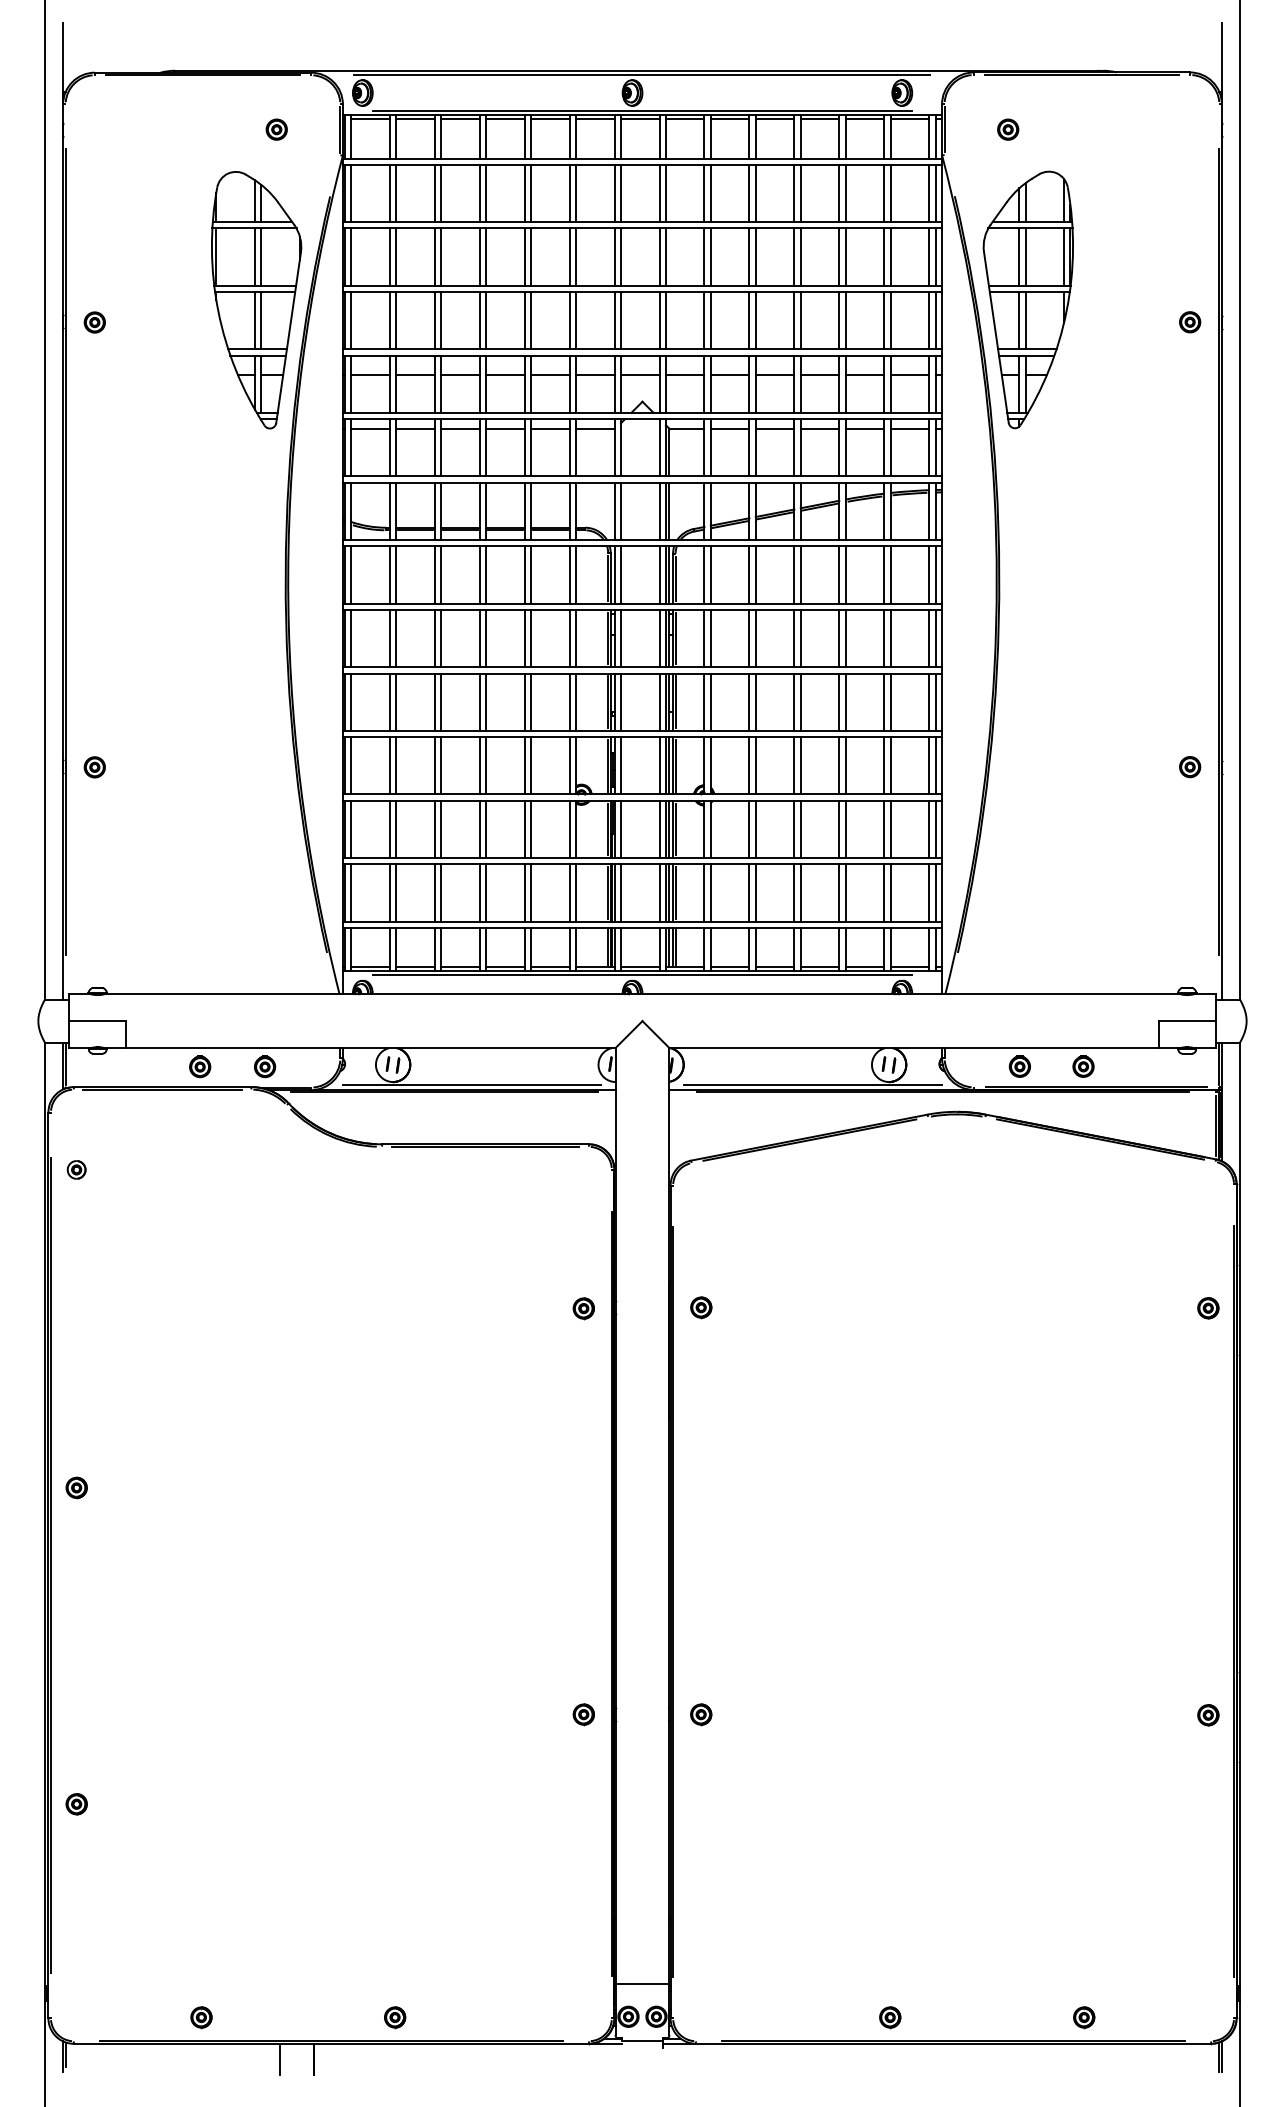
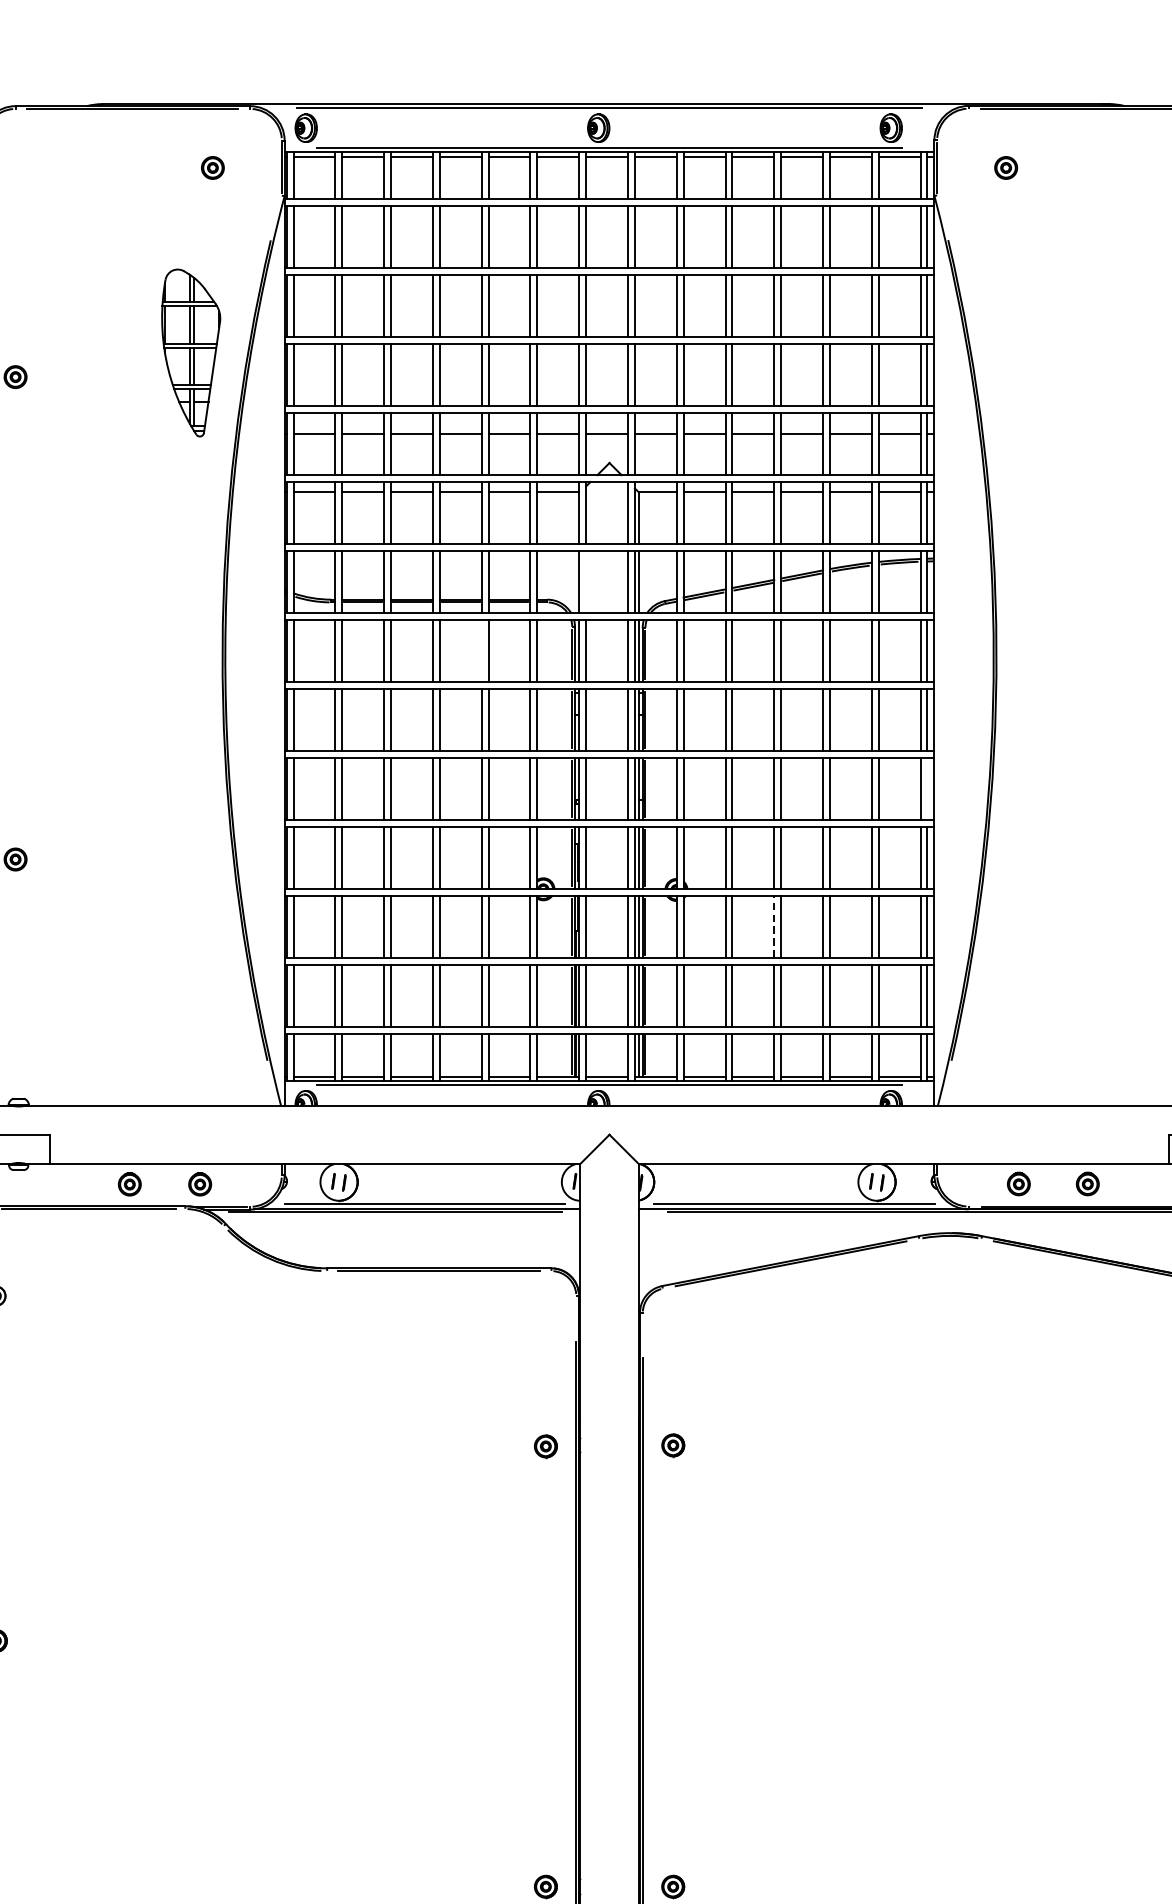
part: (1027, 299) -> (1027, 352), removed
part: (256, 300) -> (190, 353), size x0.6
line: (620, 511) -> (585, 582), removed
line: (524, 574) -> (481, 650), removed
line: (935, 701) -> (927, 788), removed
line: (794, 829) -> (774, 926), solid -> dashed

